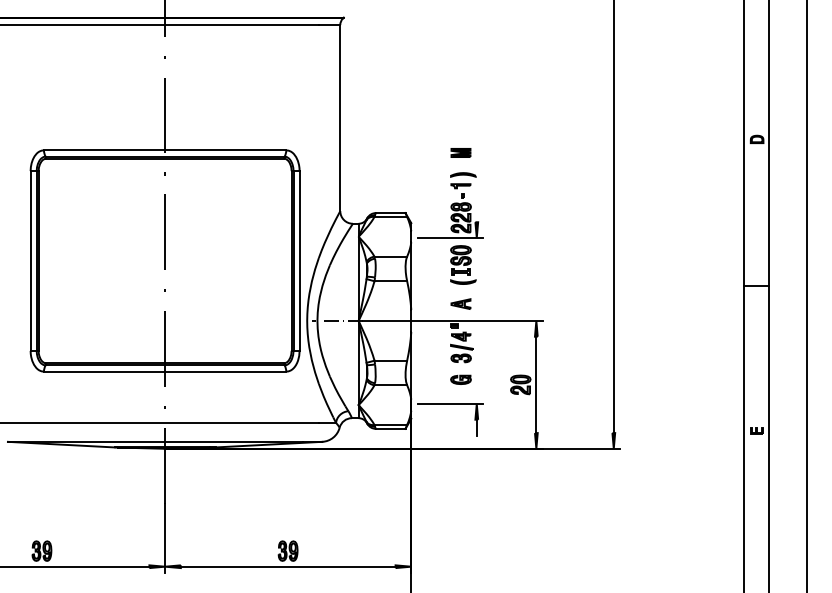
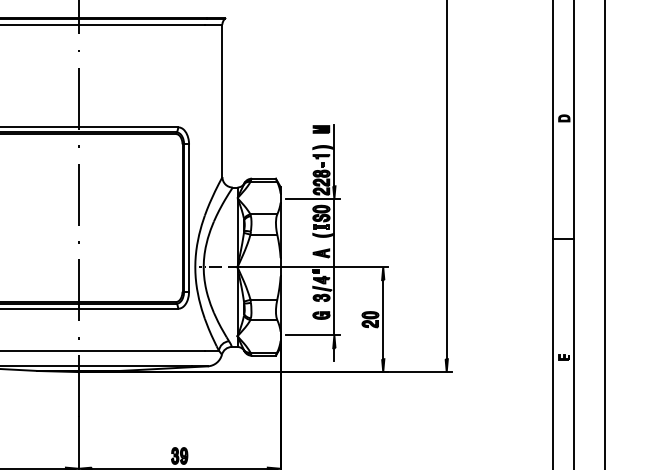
line: (476, 185) -> (334, 156), added
line: (476, 320) -> (334, 266), added

